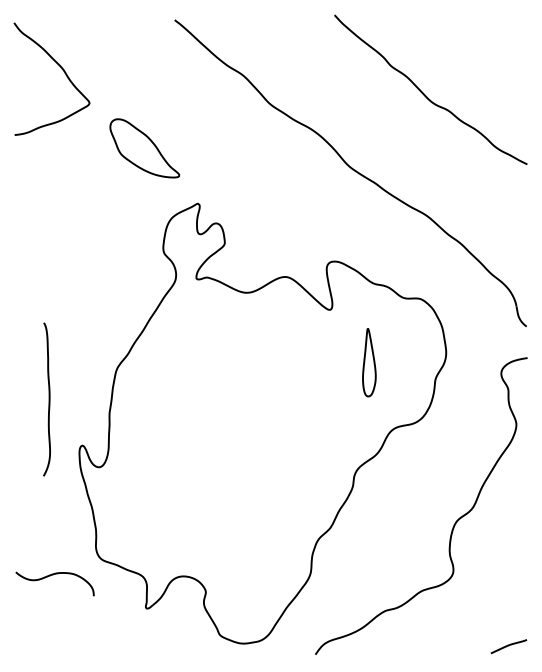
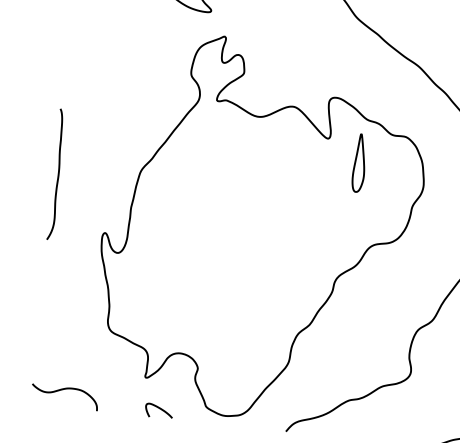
part: (369, 362) -> (359, 163), moved
curve: (48, 399) -> (57, 174), moved
curve: (53, 575) -> (64, 389), moved
curve: (166, 643) -> (159, 409), added

